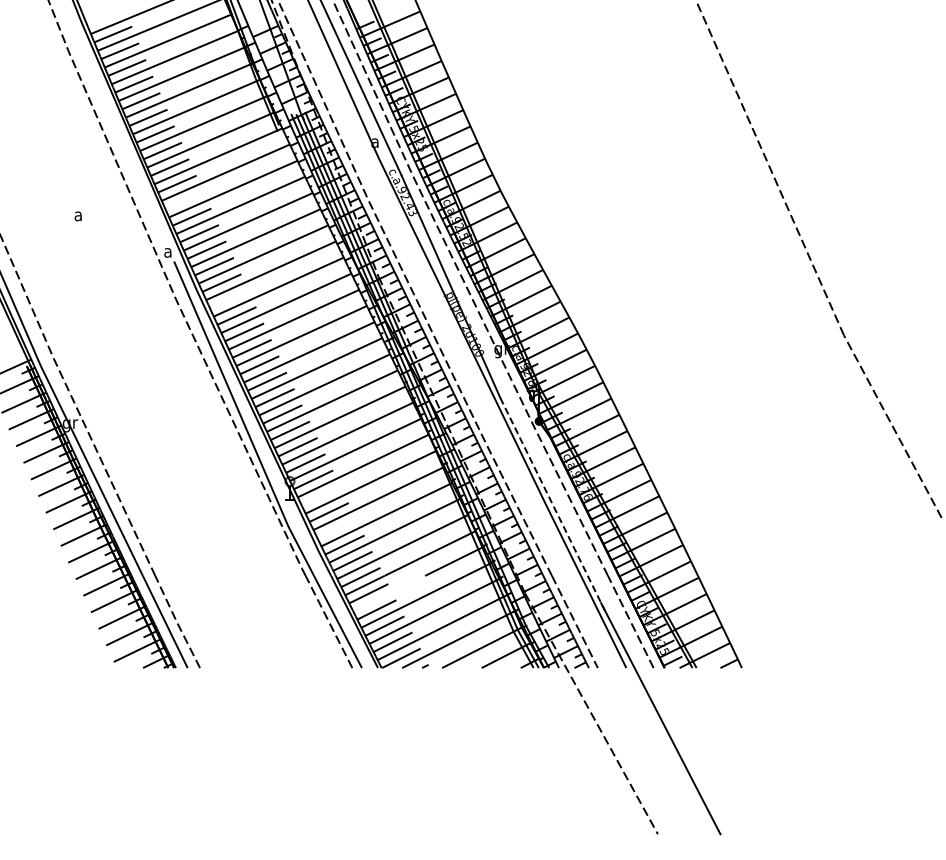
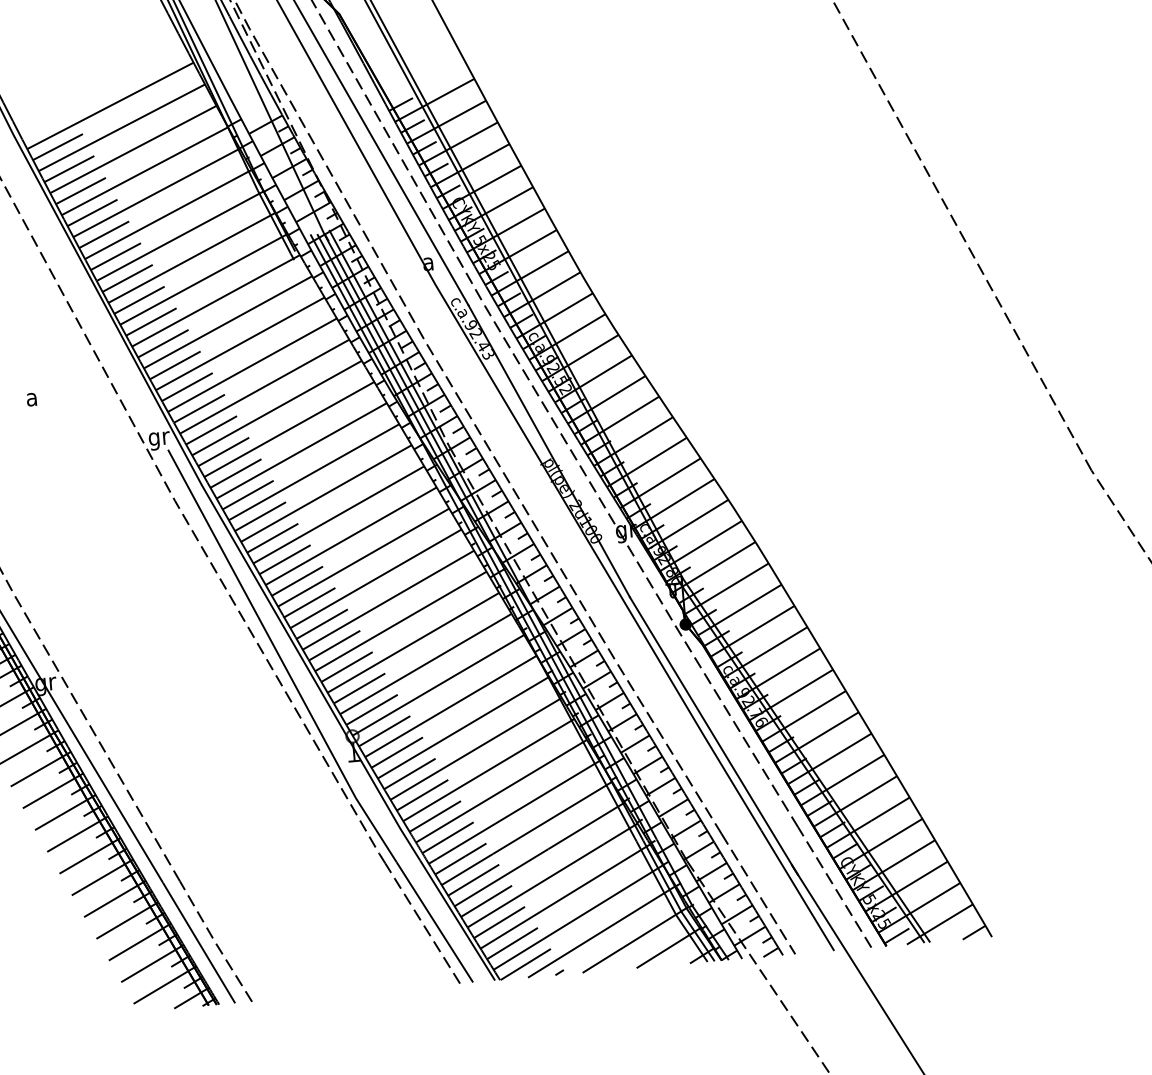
line: (184, 200) -> (174, 365), added
text: (168, 254) -> (159, 440), a -> gr
line: (228, 299) -> (246, 495), added
line: (321, 495) -> (397, 751), added
line: (552, 504) -> (713, 736), dashed -> solid
line: (336, 528) -> (421, 794), added
line: (389, 593) -> (501, 877), added

